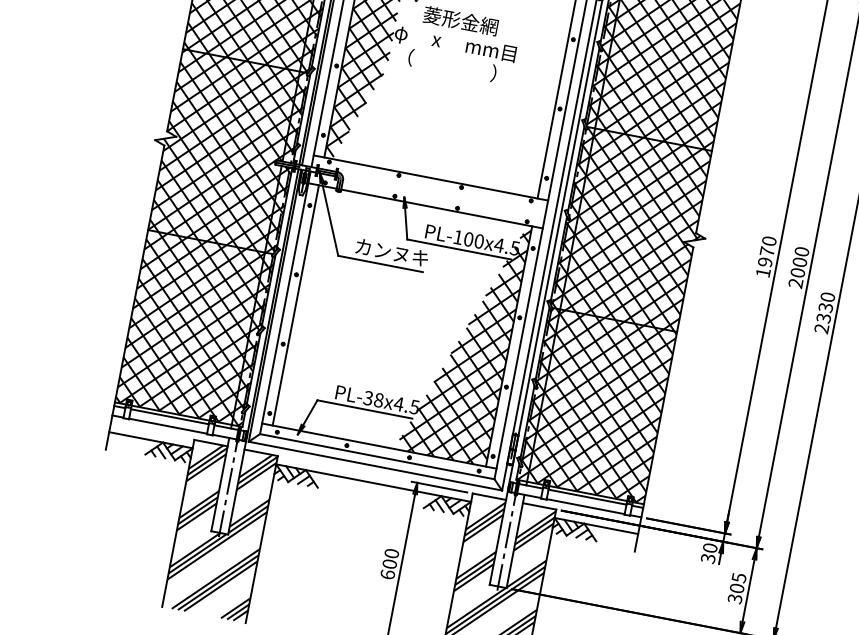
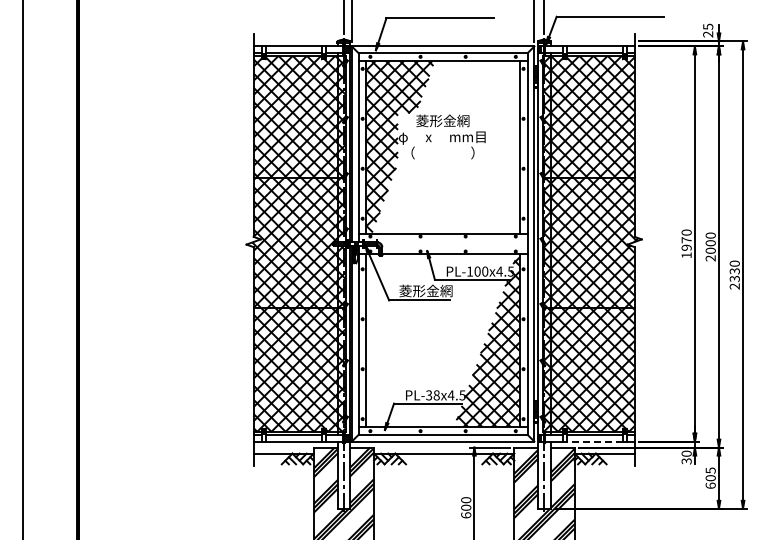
text: (391, 251) -> (425, 290), カンヌキ -> 菱形金網
line: (585, 506) -> (594, 441), solid -> dashed
text: (734, 598) -> (710, 485), 305 -> 605

